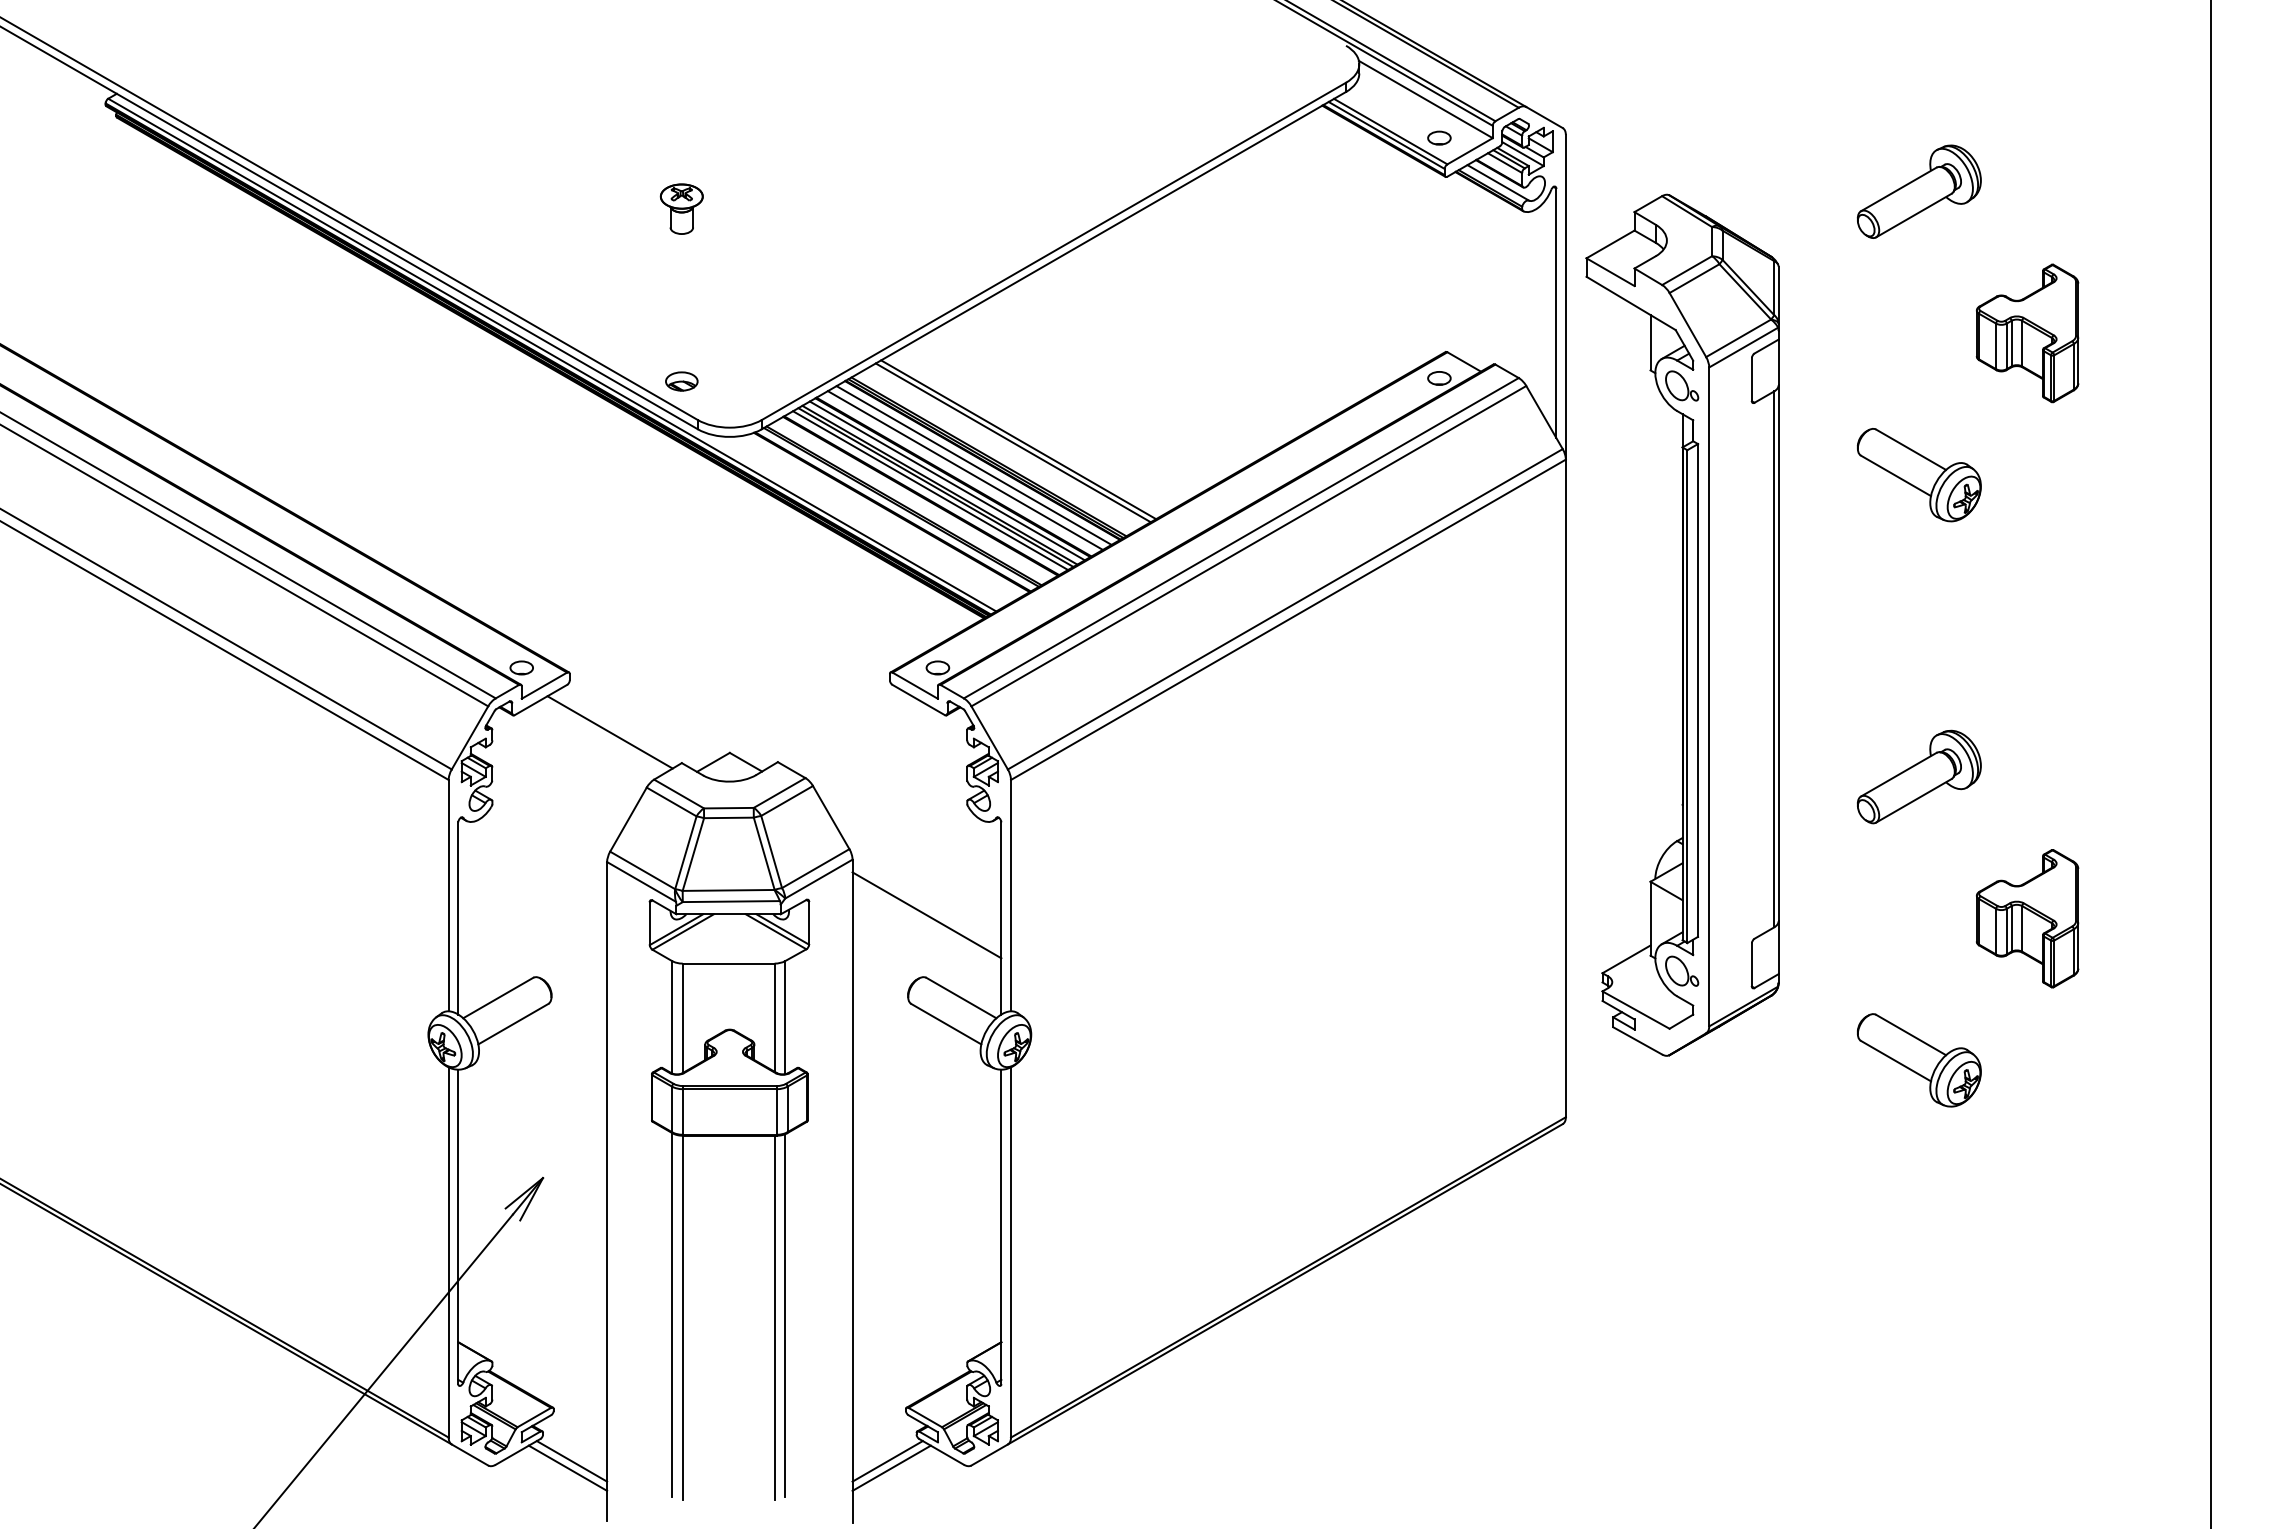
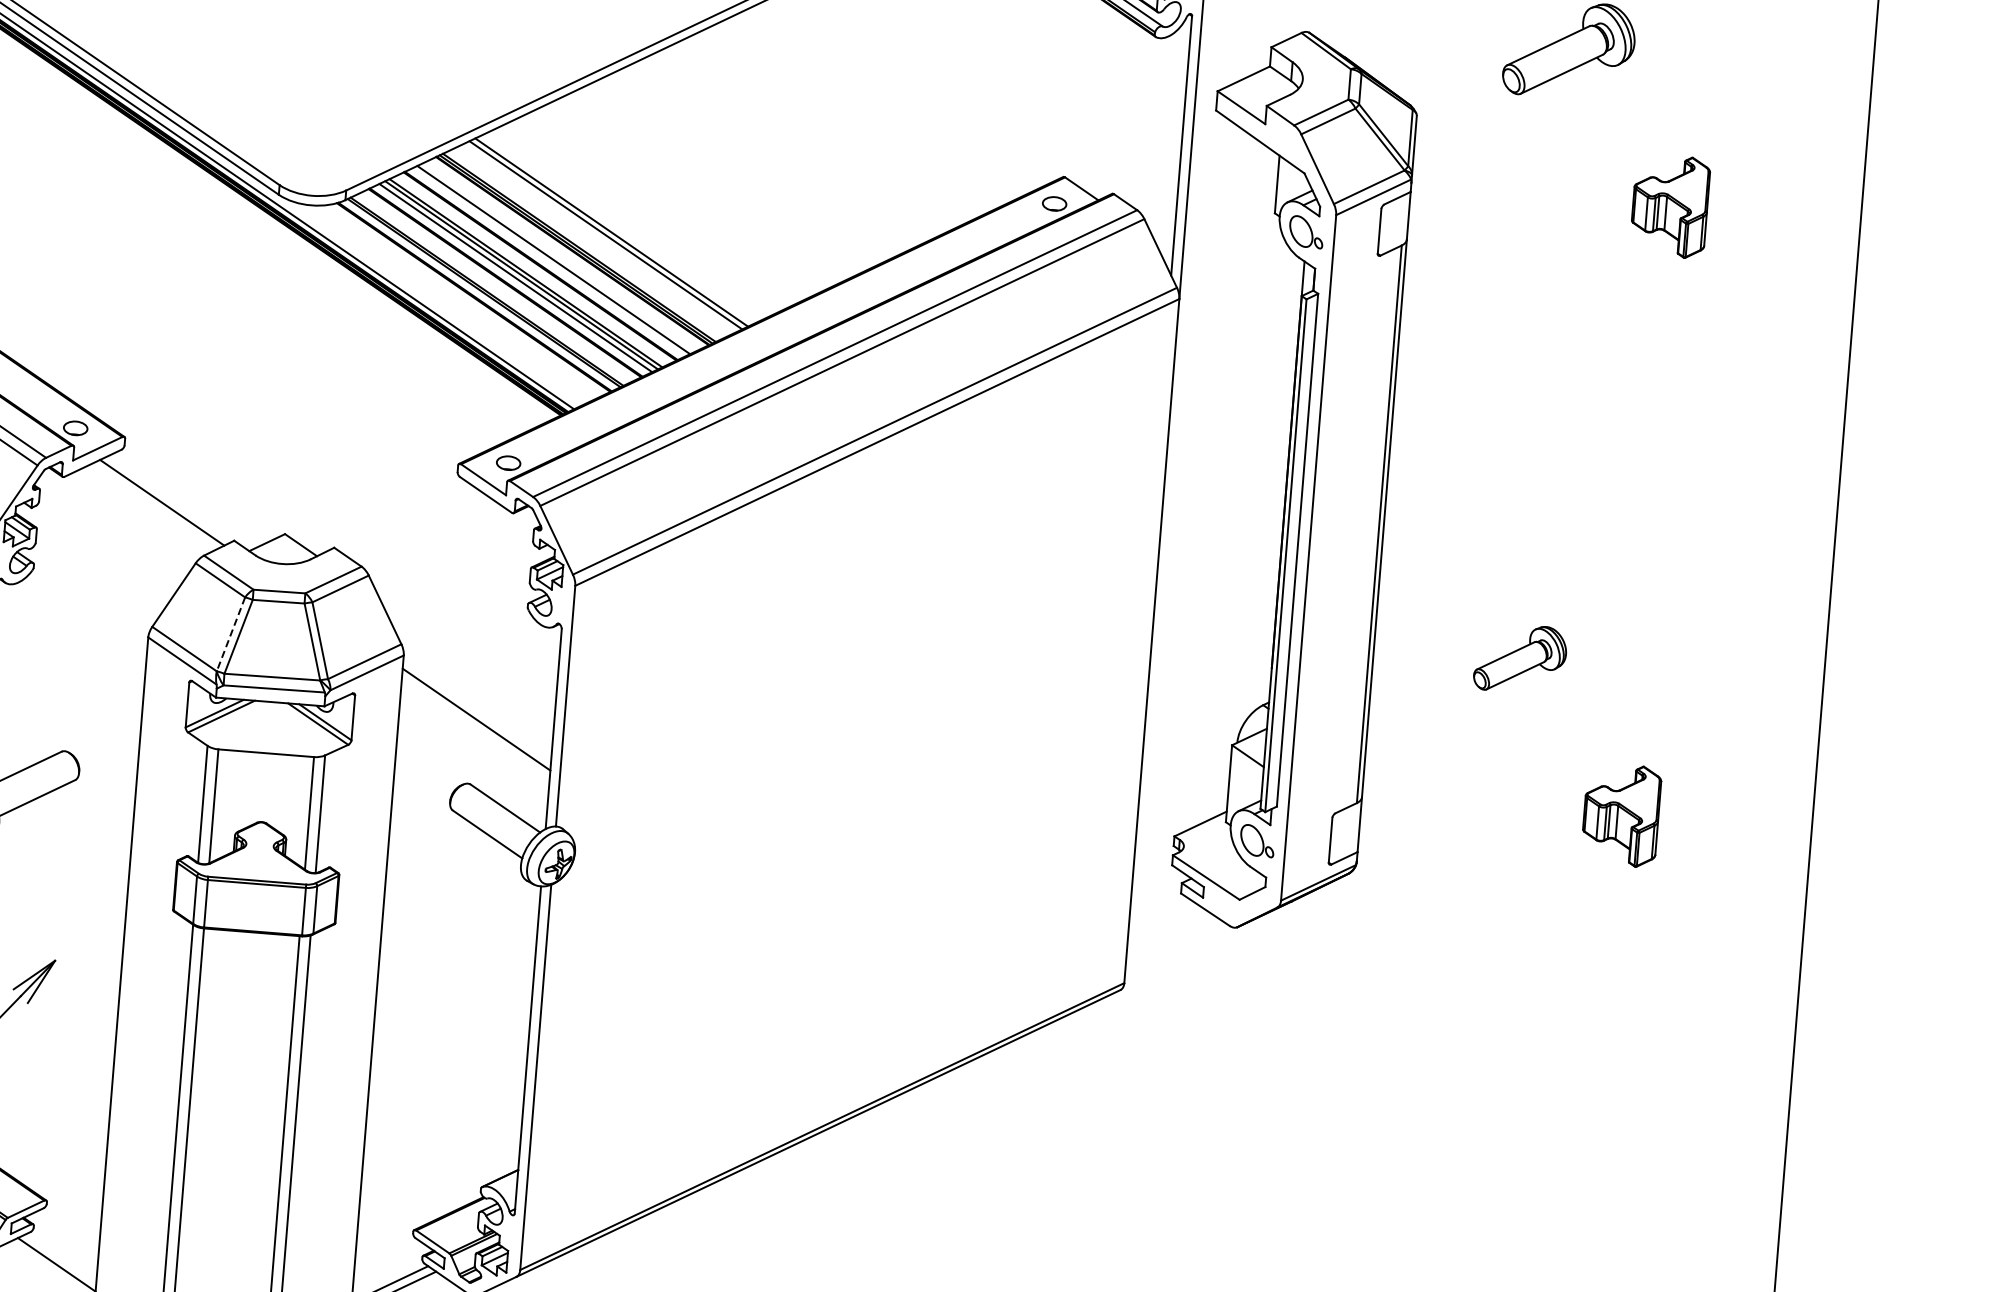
part: (2027, 333) -> (1670, 206), size x0.7
part: (681, 381) -> (265, 143), removed
line: (973, 465) -> (562, 255), removed
part: (1918, 475) -> (1544, 345), removed
line: (946, 480) -> (533, 268), removed
part: (1919, 776) -> (1520, 658), size x0.7
line: (685, 852) -> (230, 634), solid -> dashed
part: (2027, 918) -> (1621, 815), size x0.7
part: (1919, 1060) -> (1496, 953), removed
line: (571, 1461) -> (61, 1258), removed

